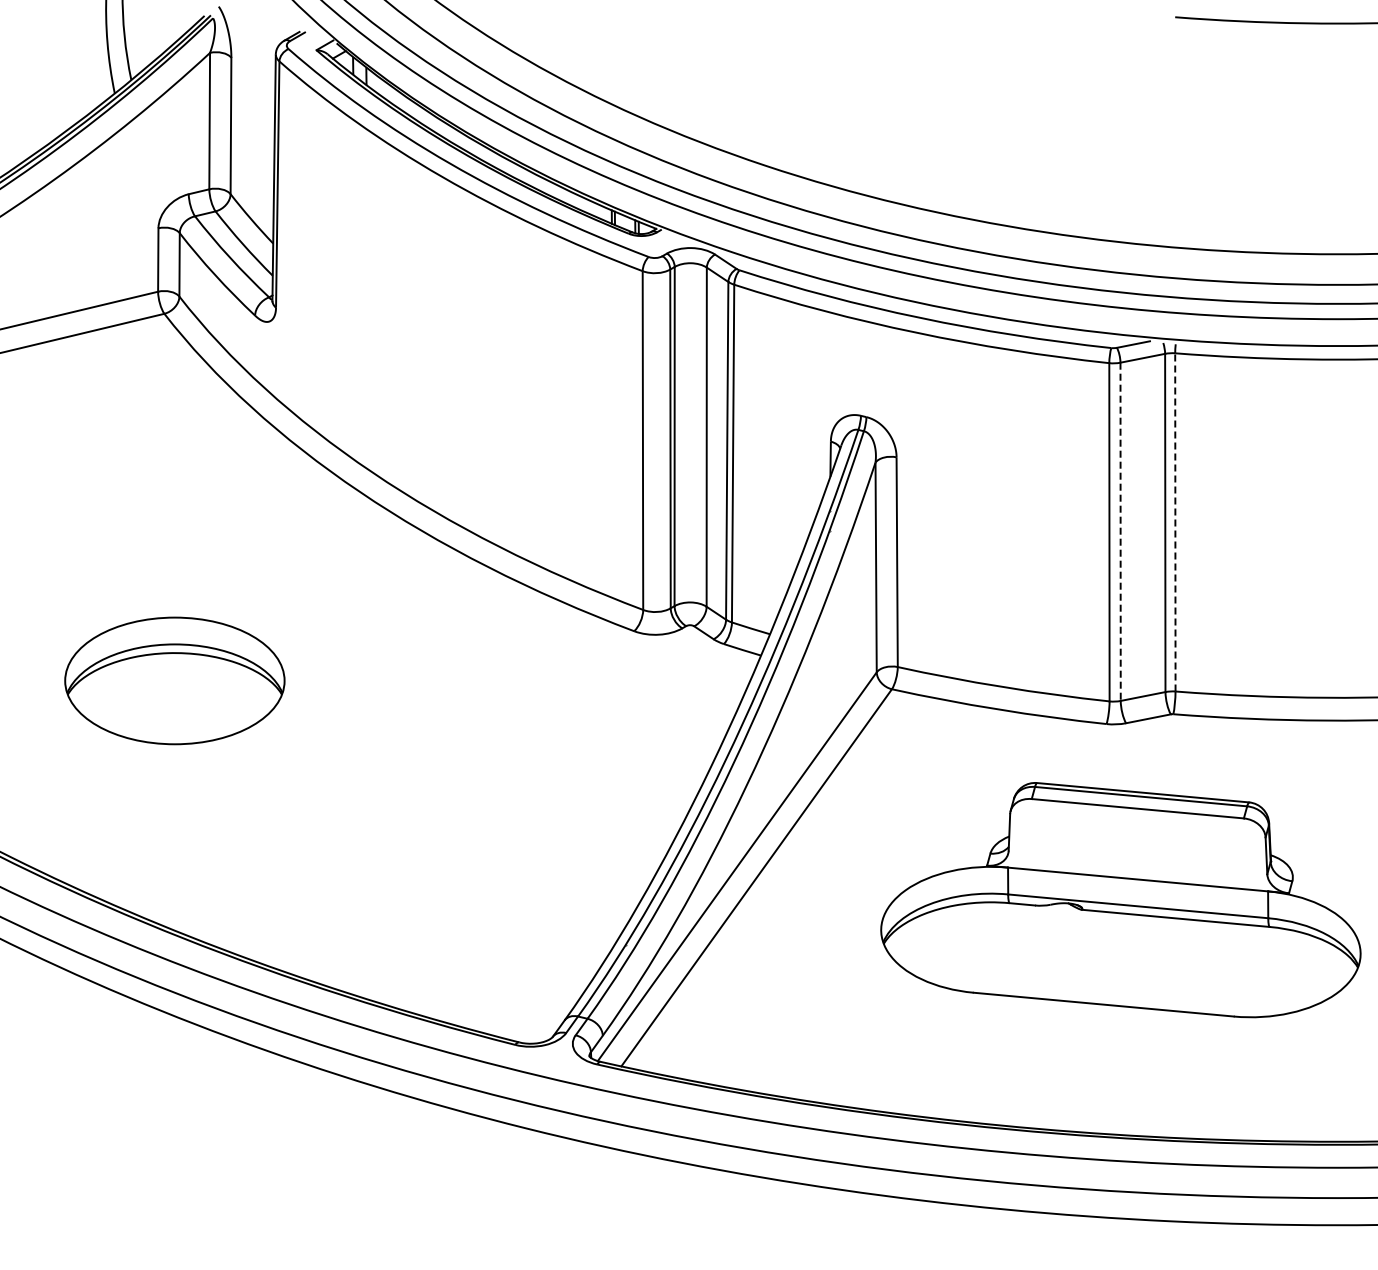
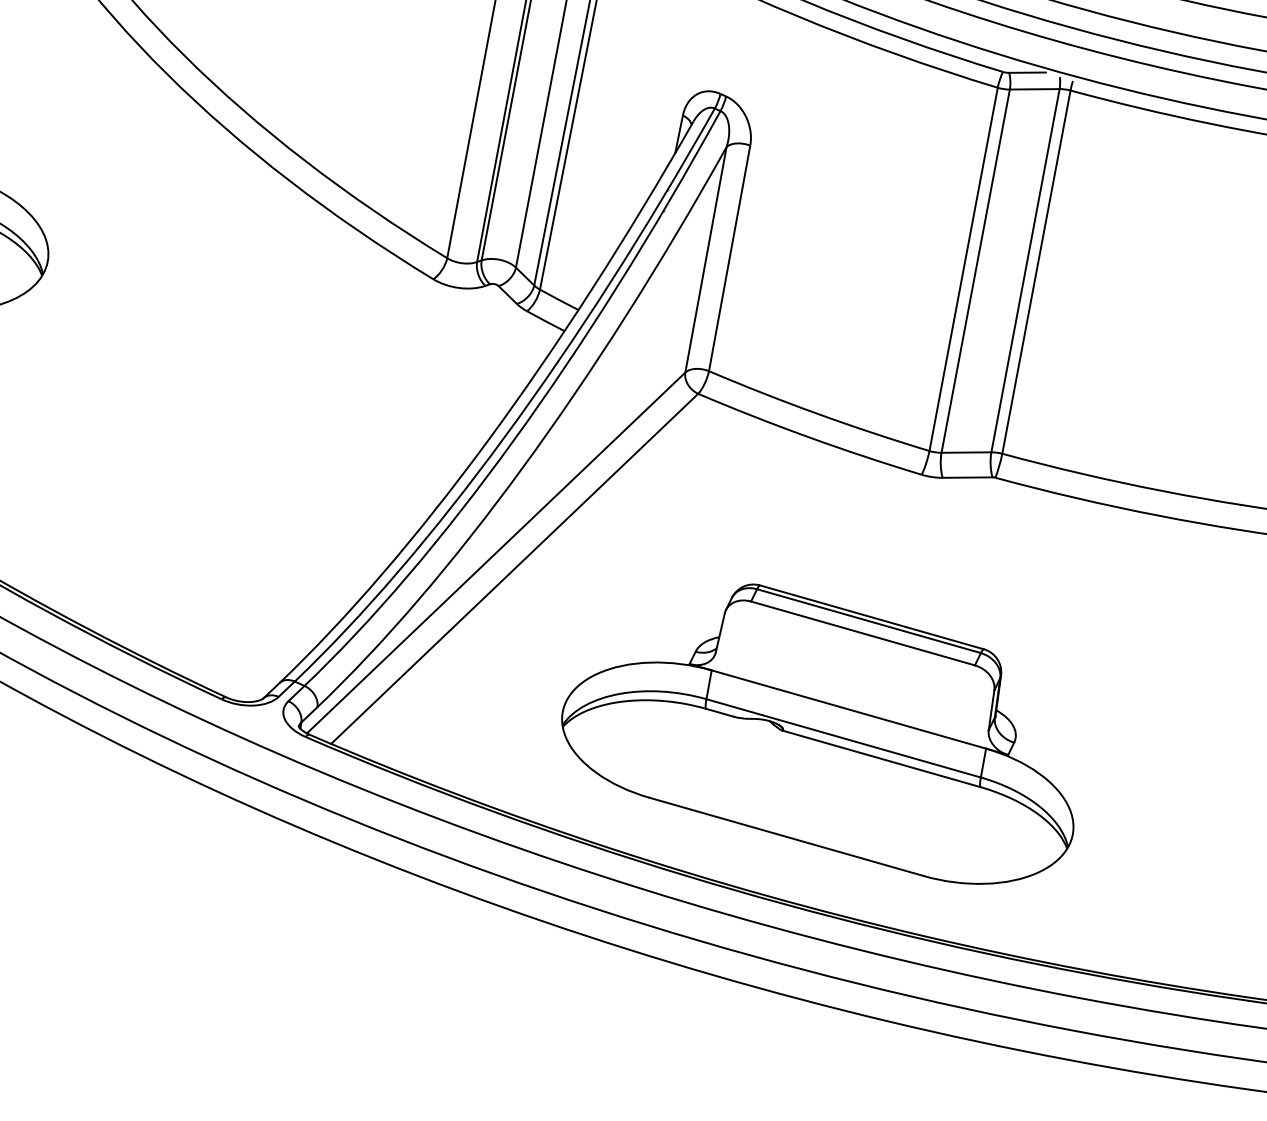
line: (1175, 521) -> (1036, 271), dashed -> solid
line: (1120, 532) -> (975, 271), dashed -> solid
part: (1120, 900) -> (825, 728), moved

